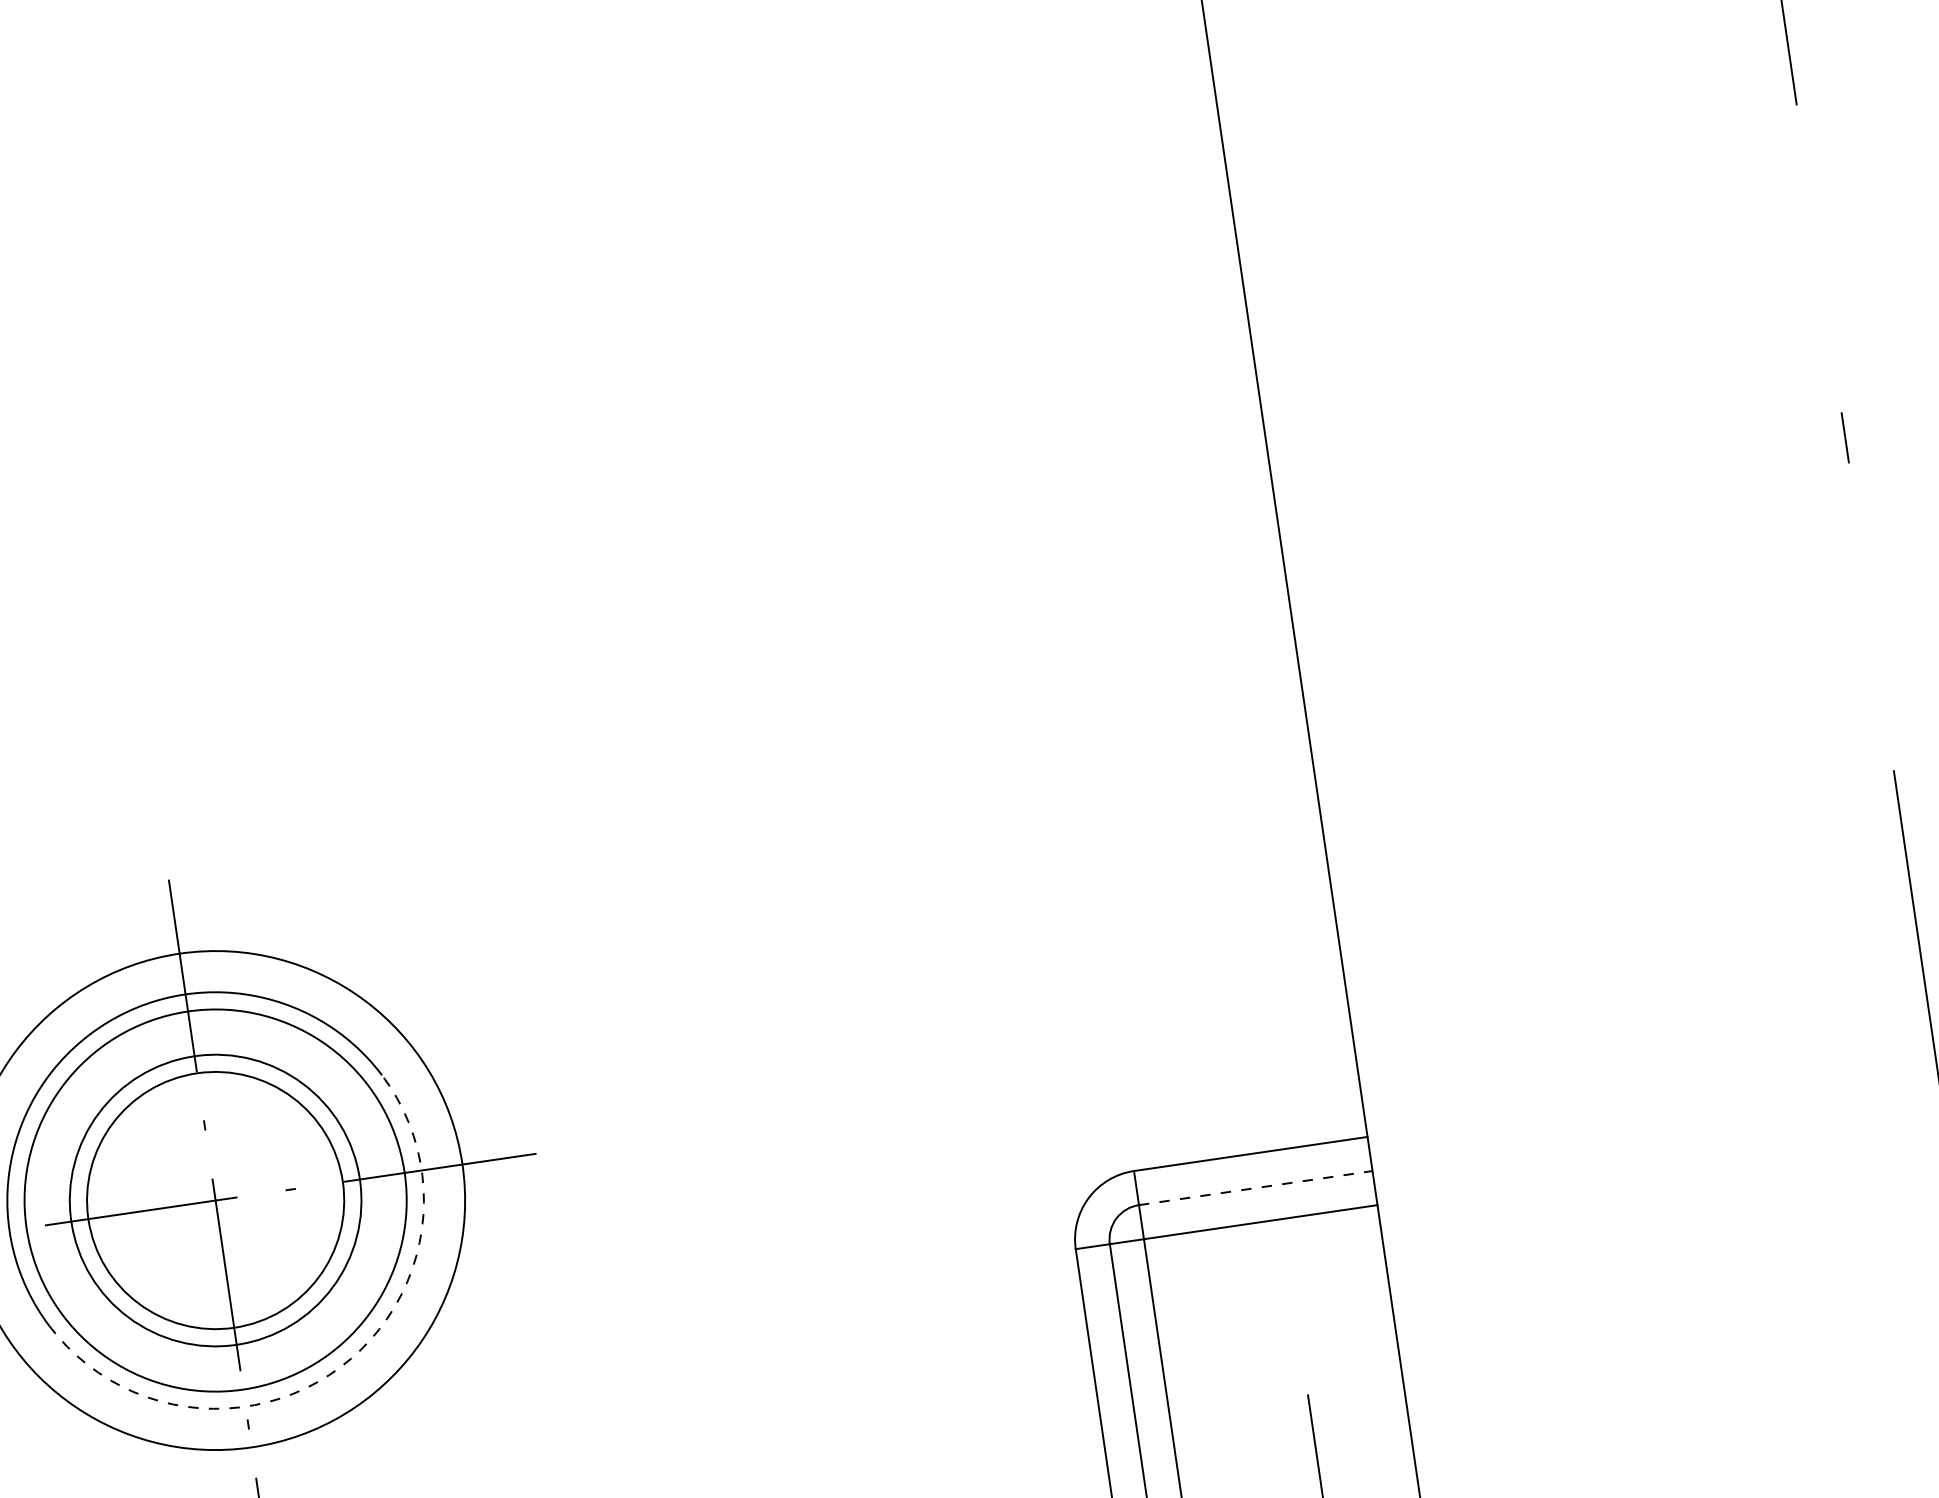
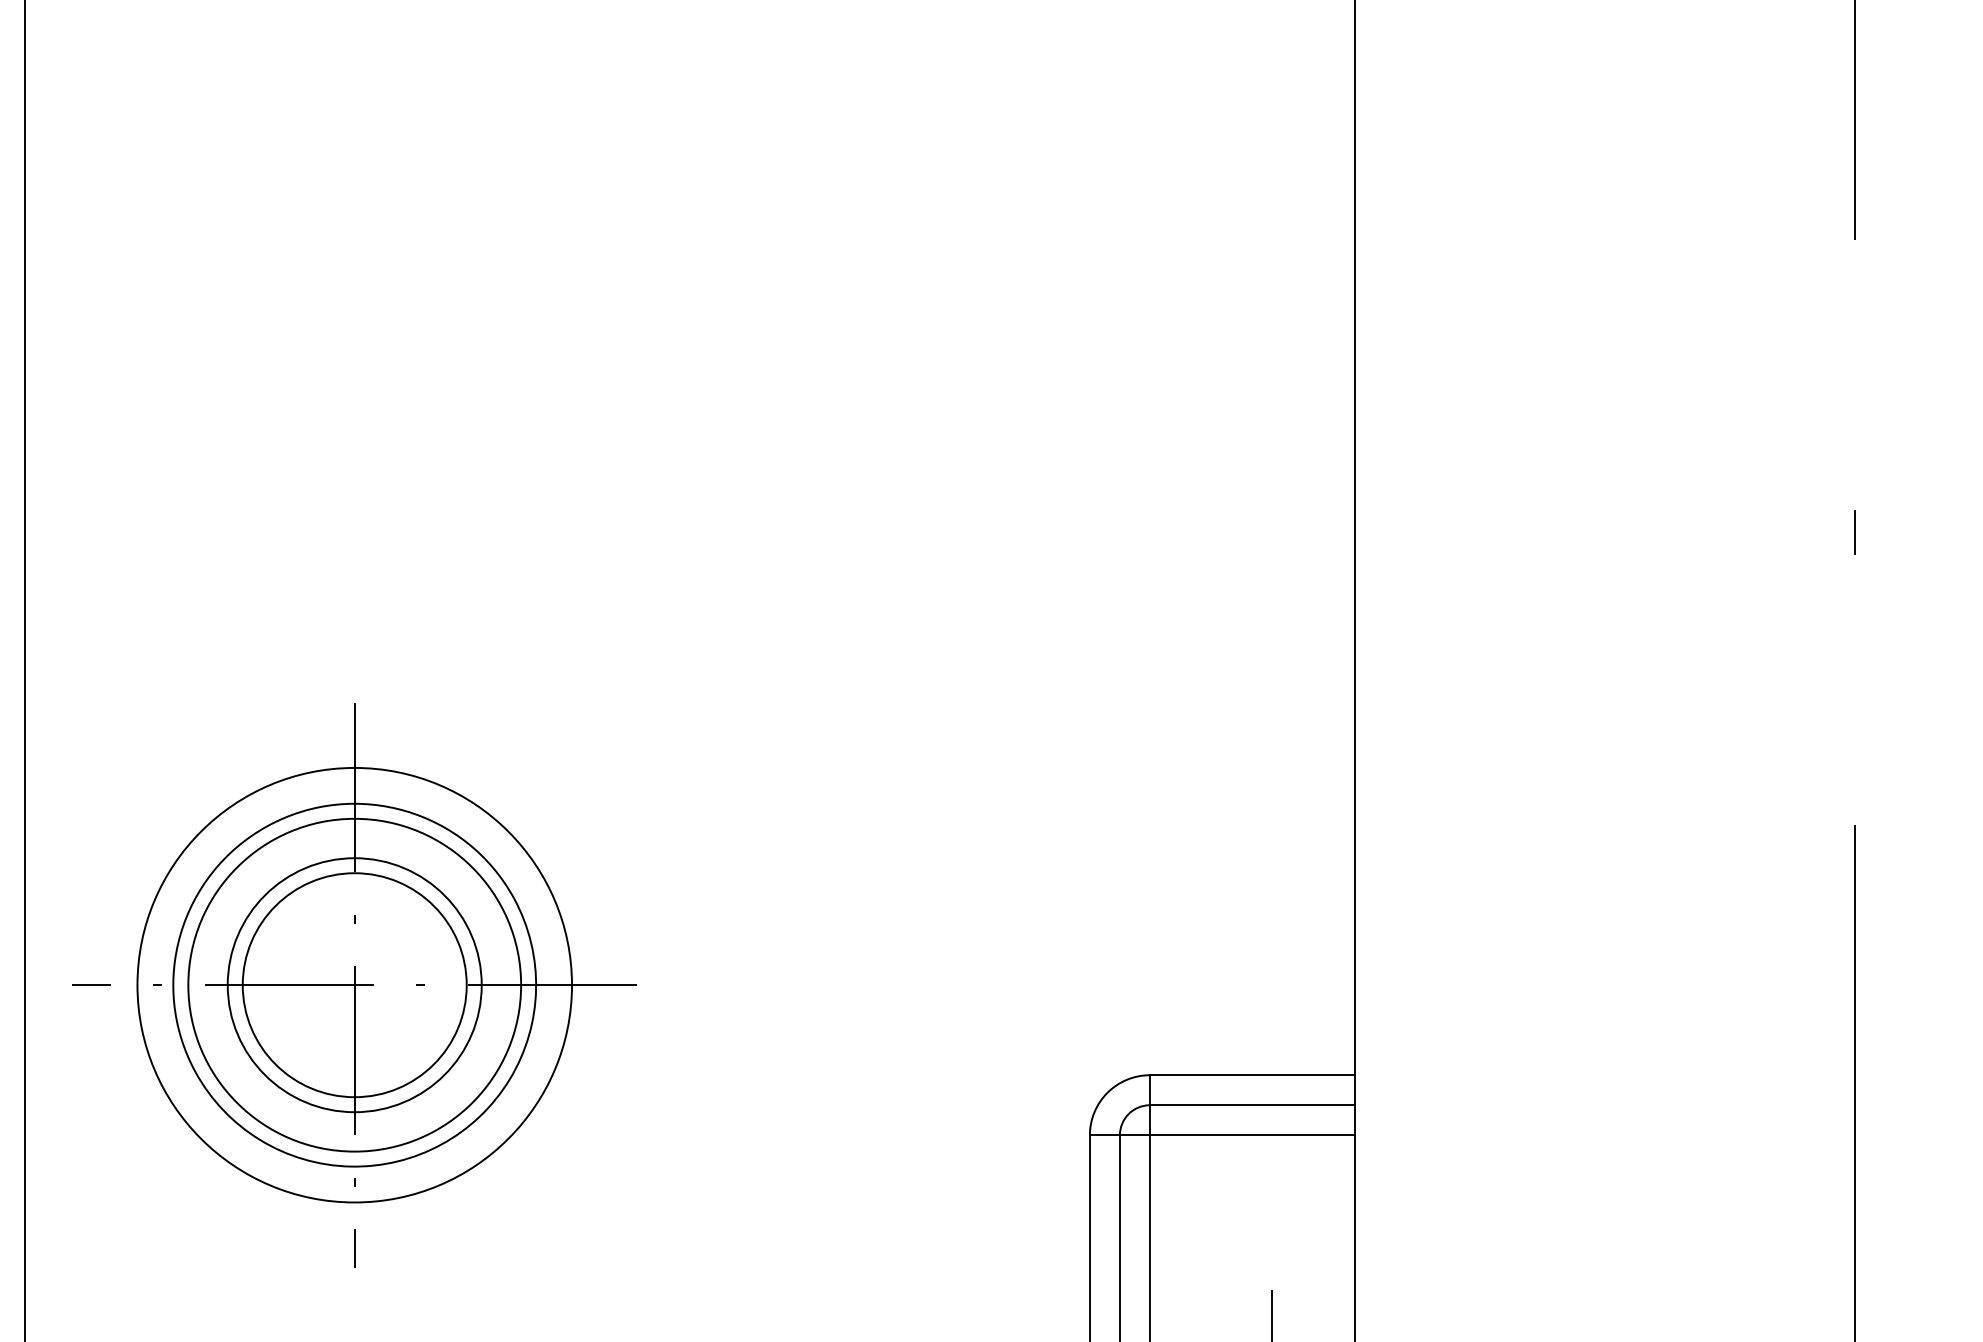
line: (1255, 1188) -> (1252, 1105), dashed -> solid
arc: (340, 1367) -> (441, 1144), dashed -> solid

